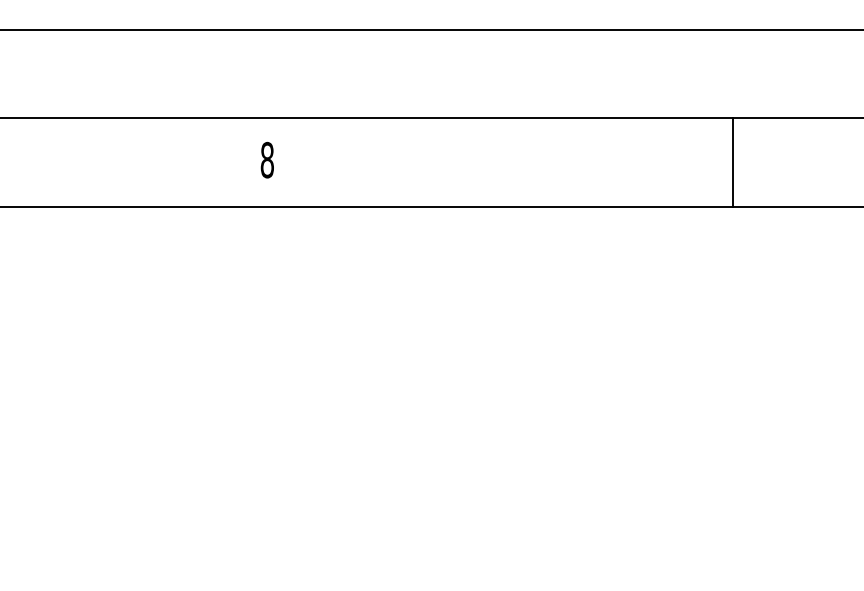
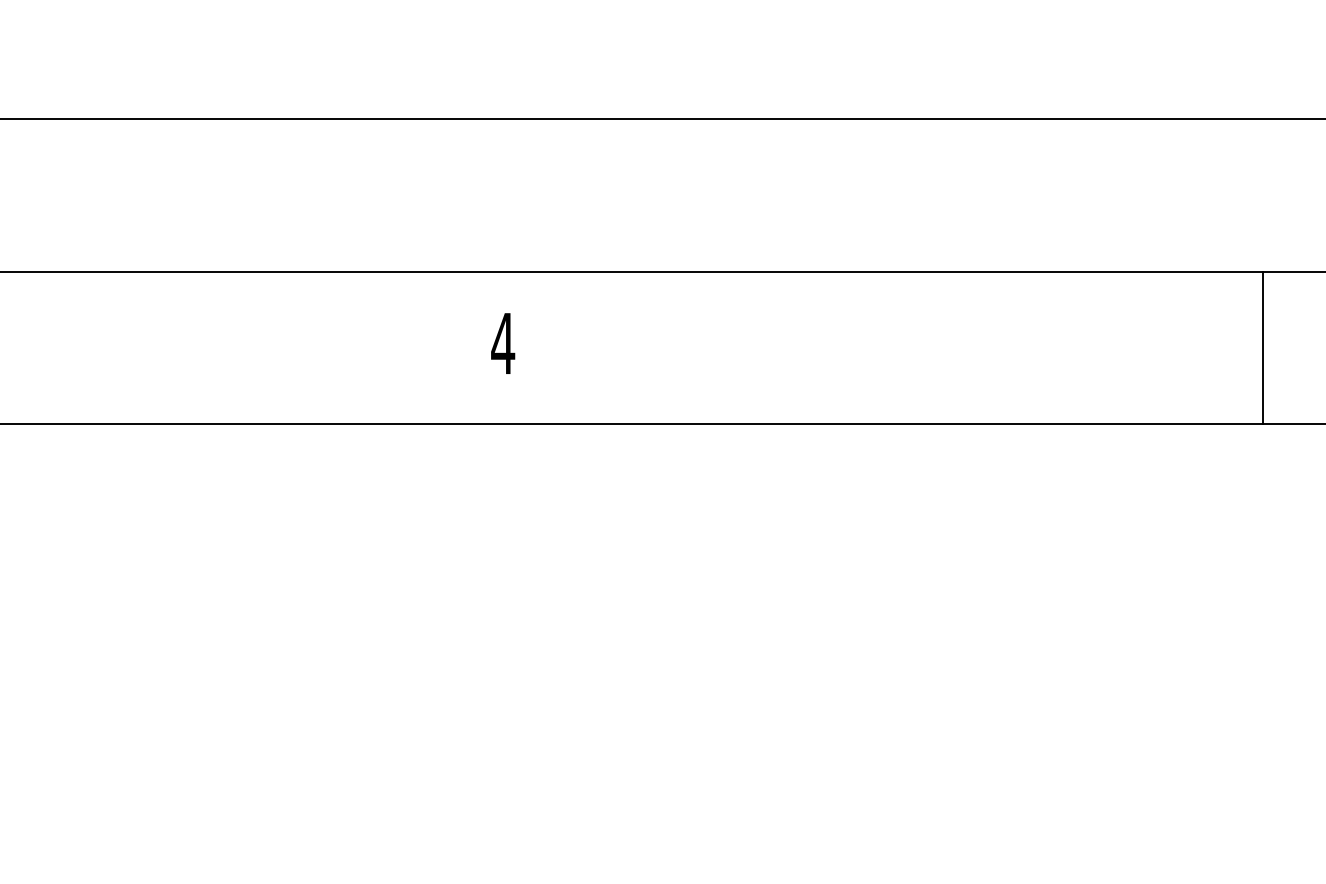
text: (267, 159) -> (503, 342), 8 -> 4
line: (732, 162) -> (1263, 347), moved

